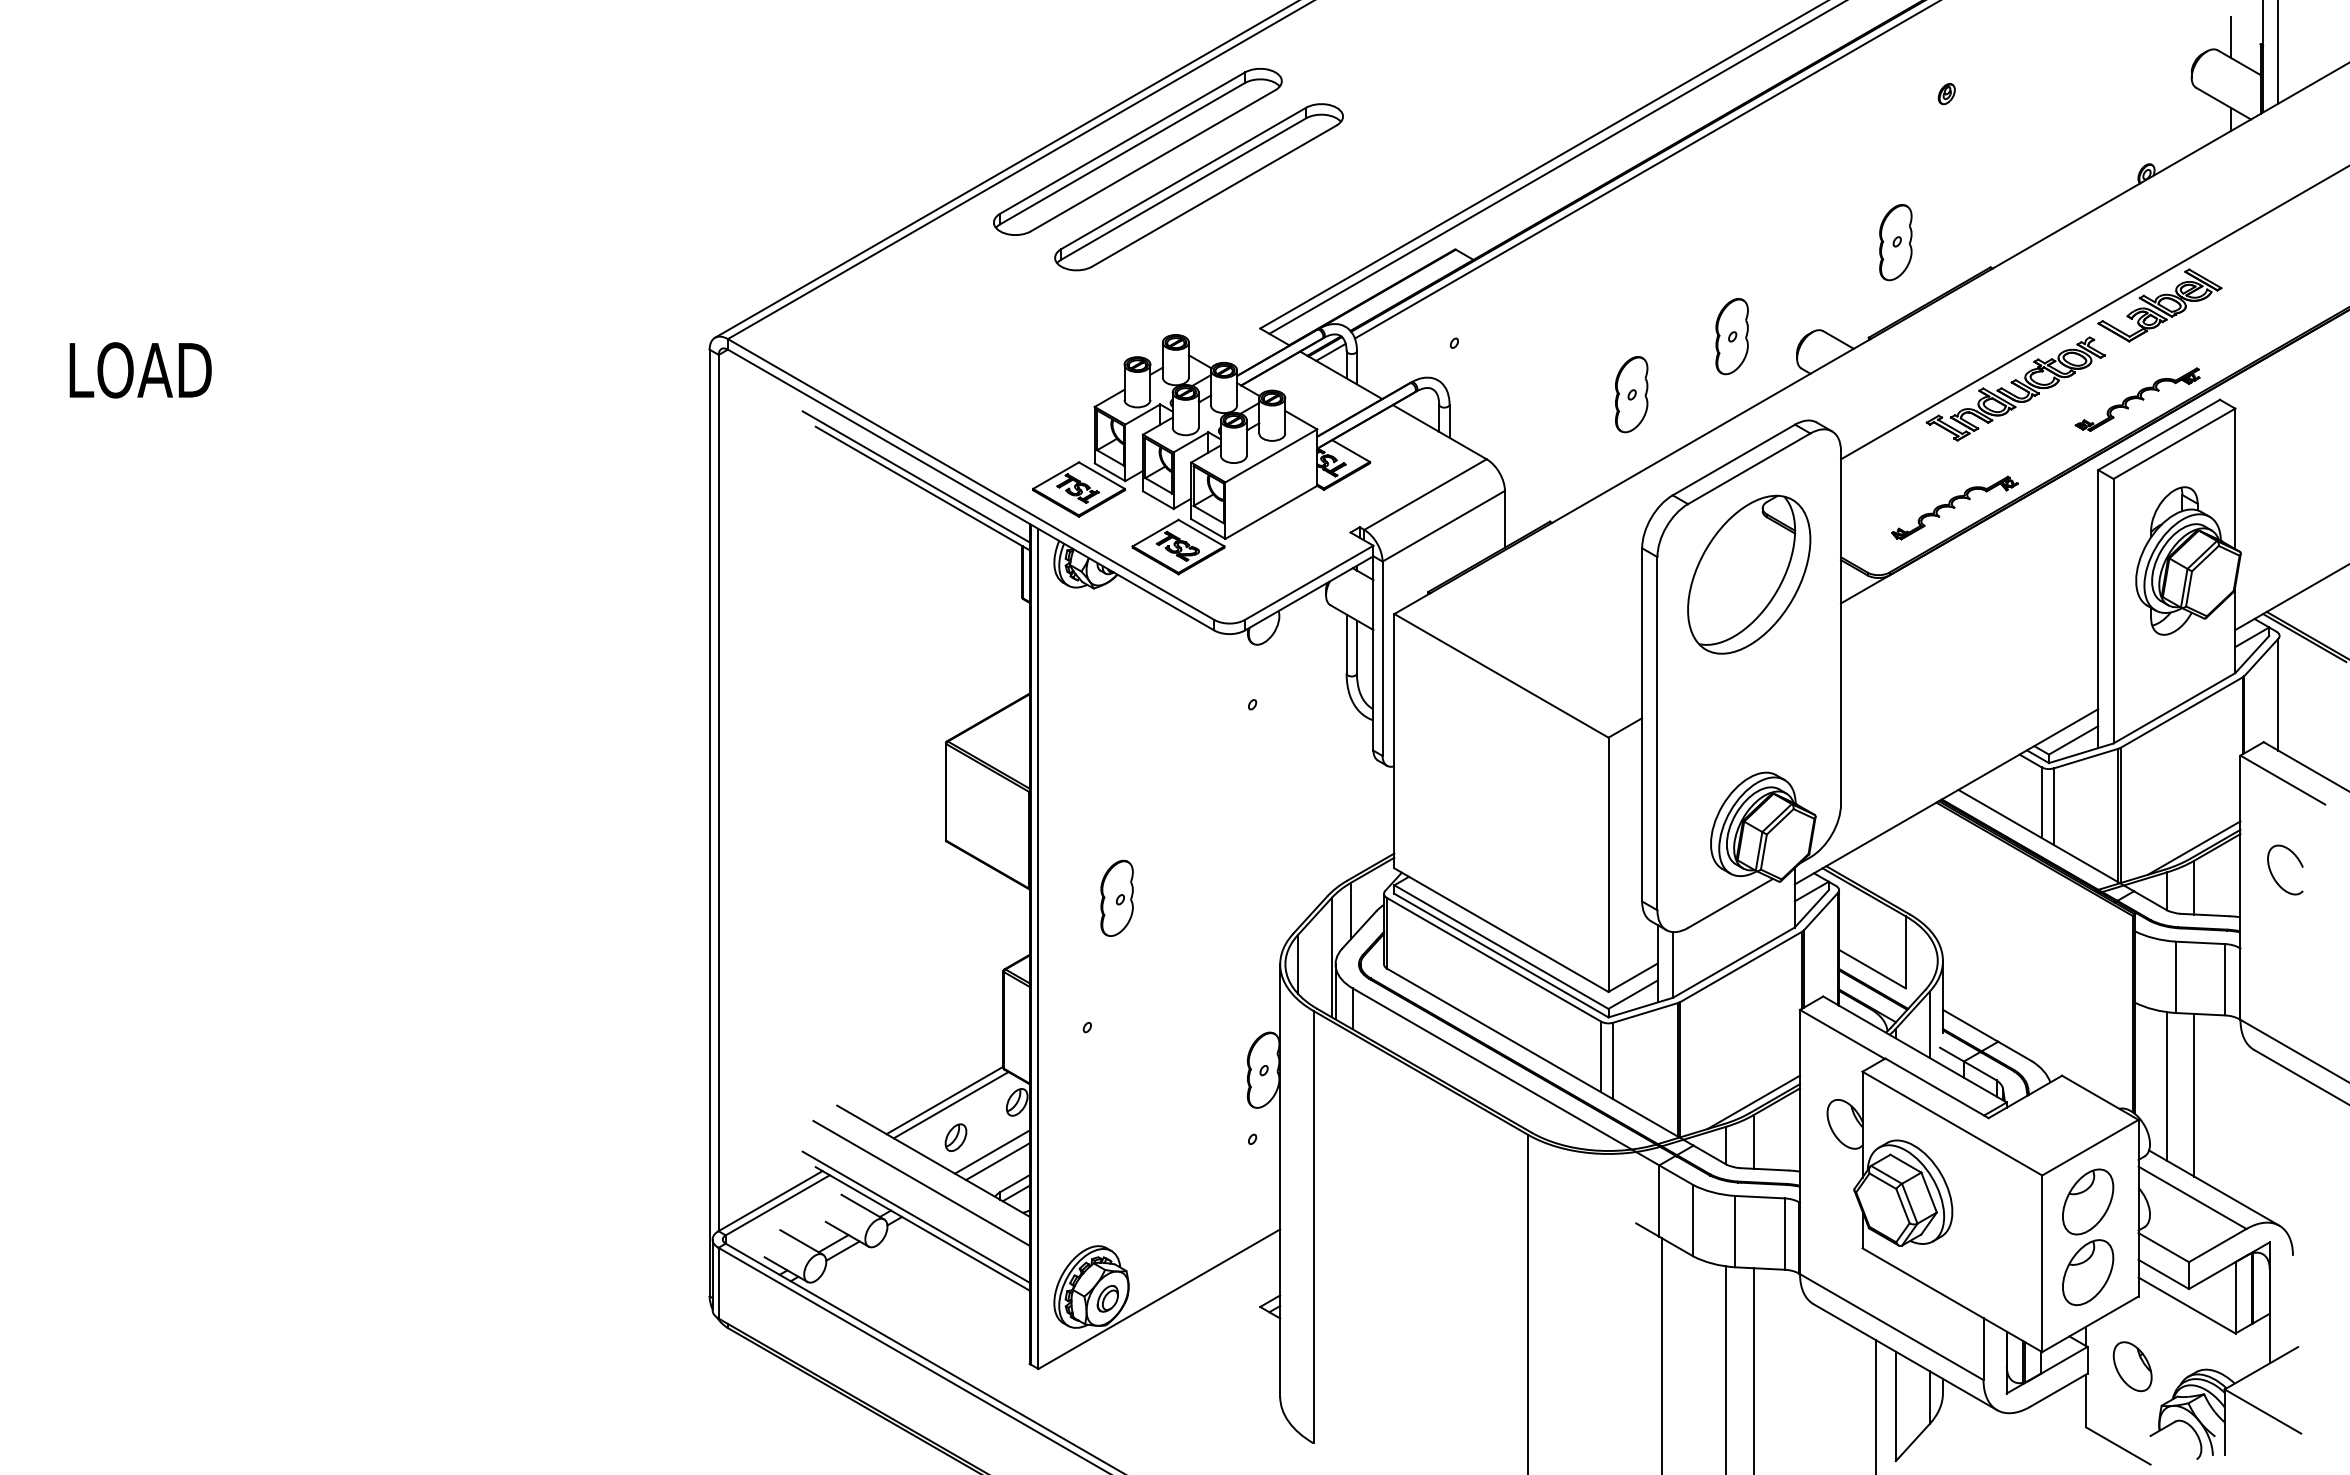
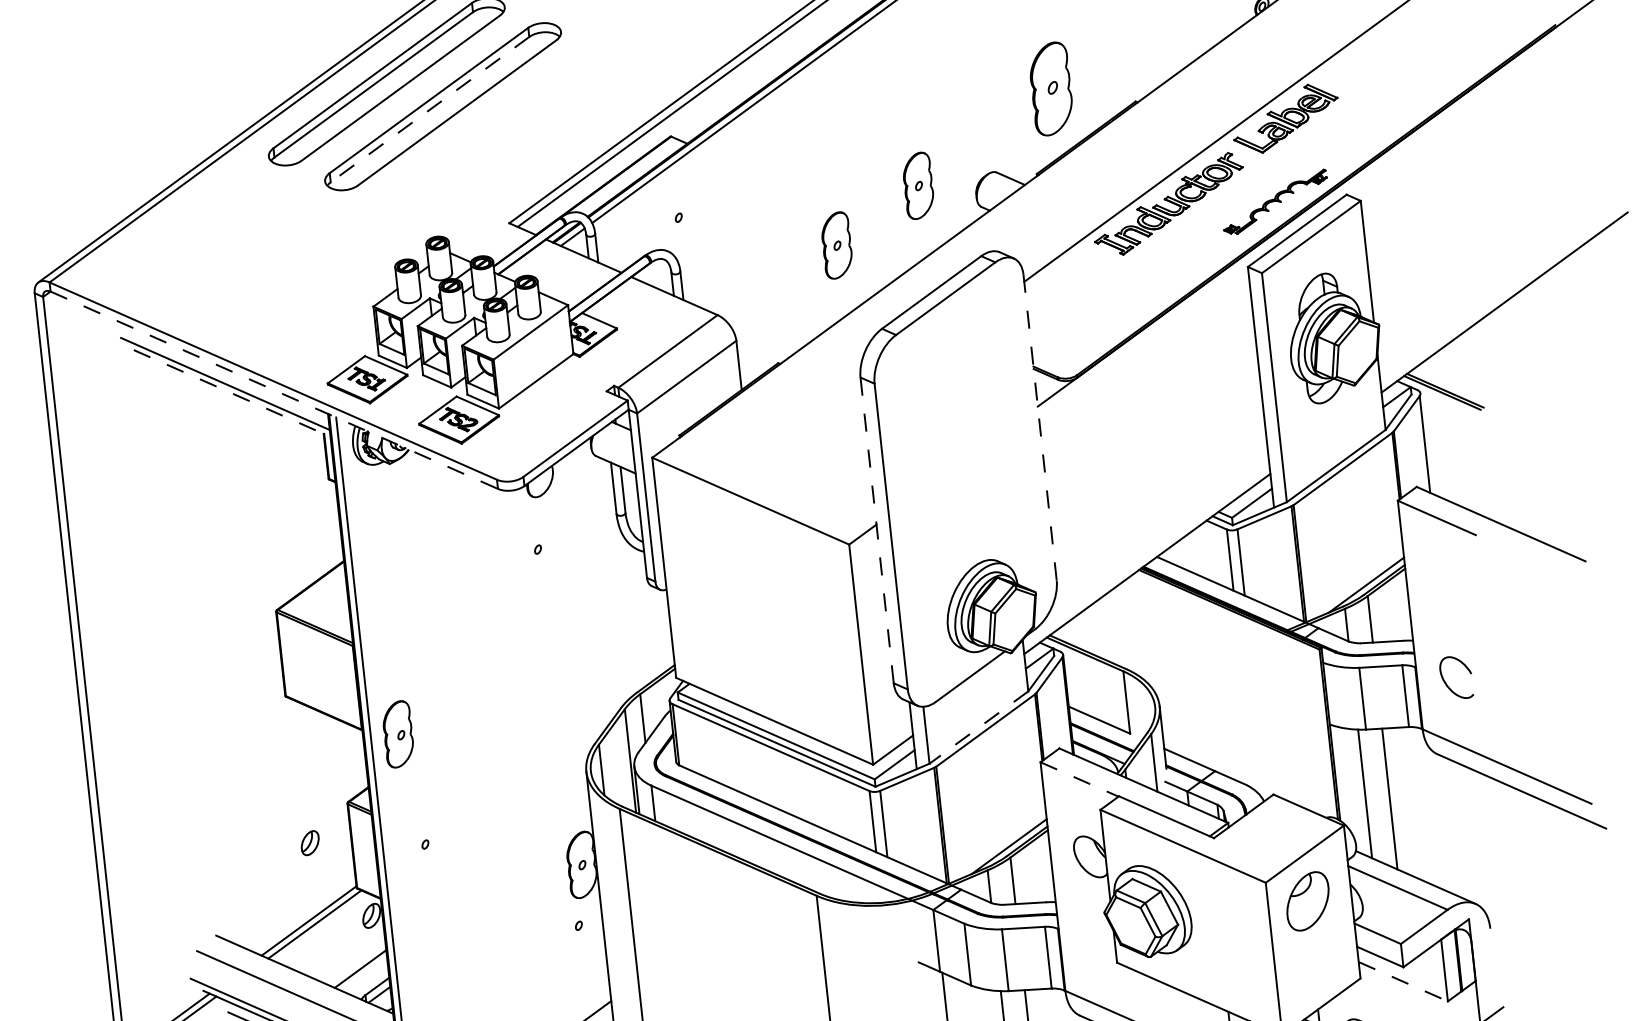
line: (1183, 189) -> (429, 110), solid -> dashed
part: (1895, 242) -> (1051, 89), size x1.4
line: (923, 488) -> (232, 393), solid -> dashed
line: (971, 490) -> (274, 390), solid -> dashed
part: (1954, 507) -> (1127, 312), removed
part: (1749, 574) -> (955, 390), removed
line: (1841, 627) -> (1040, 427), solid -> dashed
line: (1642, 724) -> (877, 530), solid -> dashed
curve: (2273, 875) -> (1446, 683), moved
part: (1116, 897) -> (397, 733), moved
line: (1733, 962) -> (978, 727), solid -> dashed
line: (1842, 1034) -> (1079, 779), solid -> dashed
part: (955, 1137) -> (309, 843), moved
line: (991, 1151) -> (354, 960), removed
part: (2088, 1272) -> (1314, 962), removed
line: (2187, 1305) -> (1403, 981), solid -> dashed

